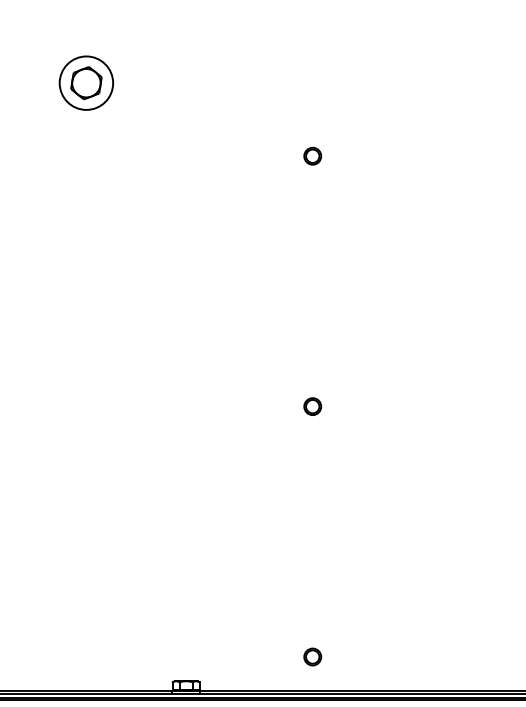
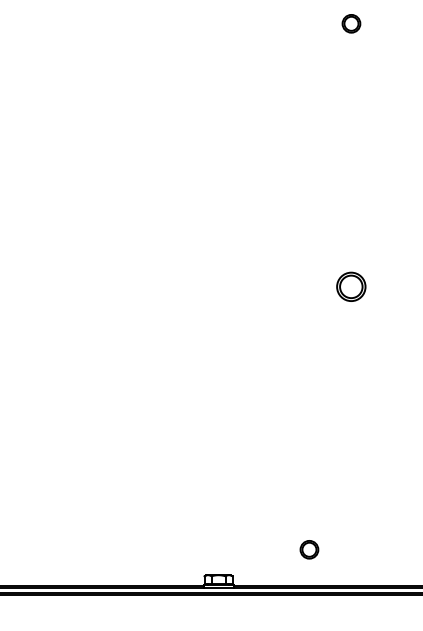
part: (312, 406) -> (351, 286), size x1.6
part: (312, 656) -> (309, 549), moved

